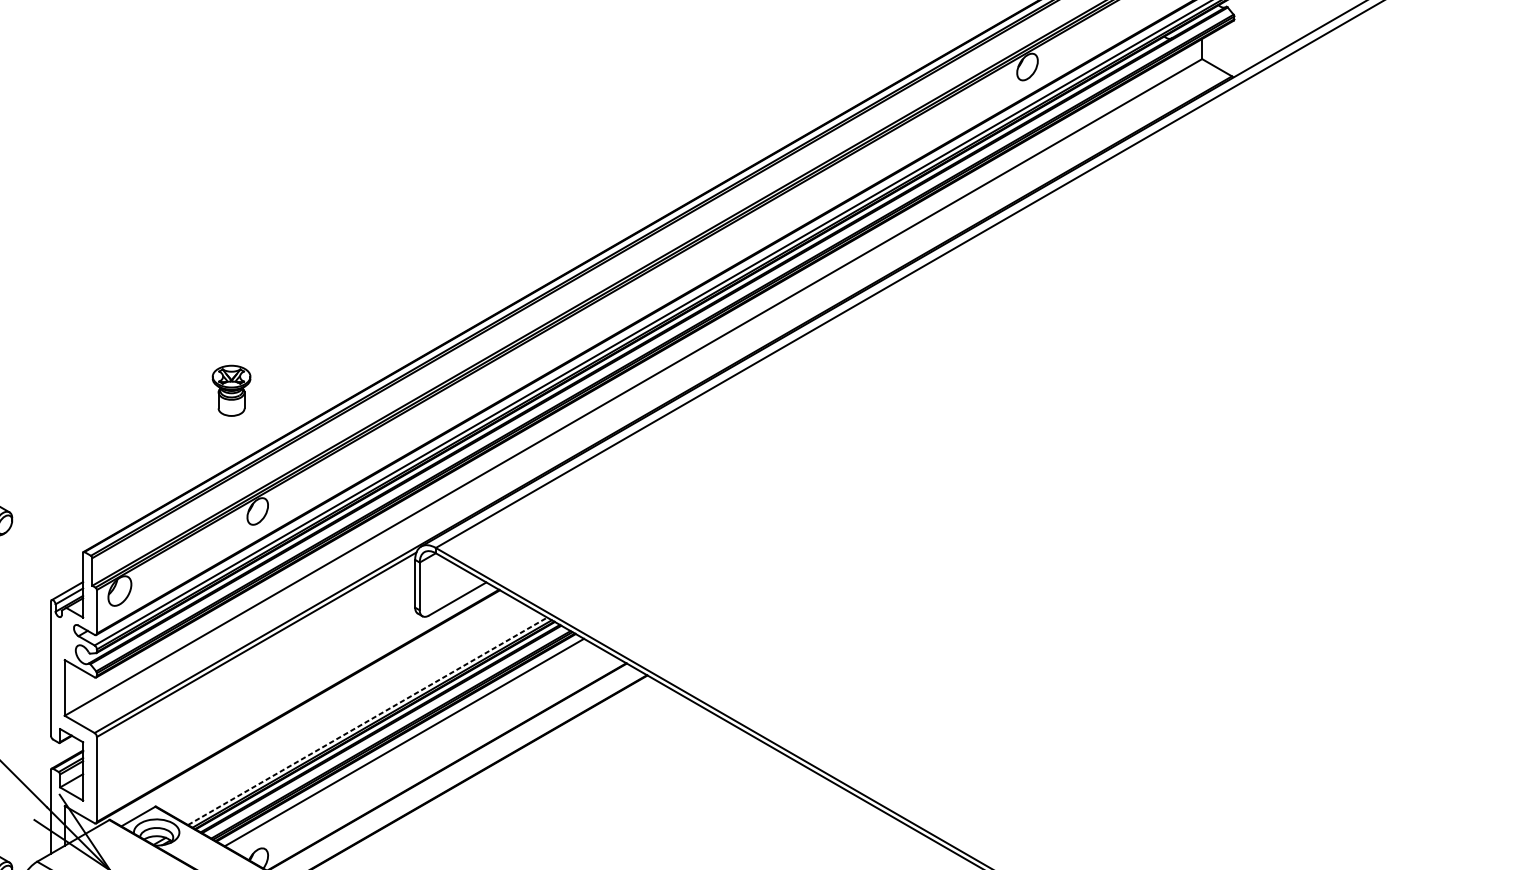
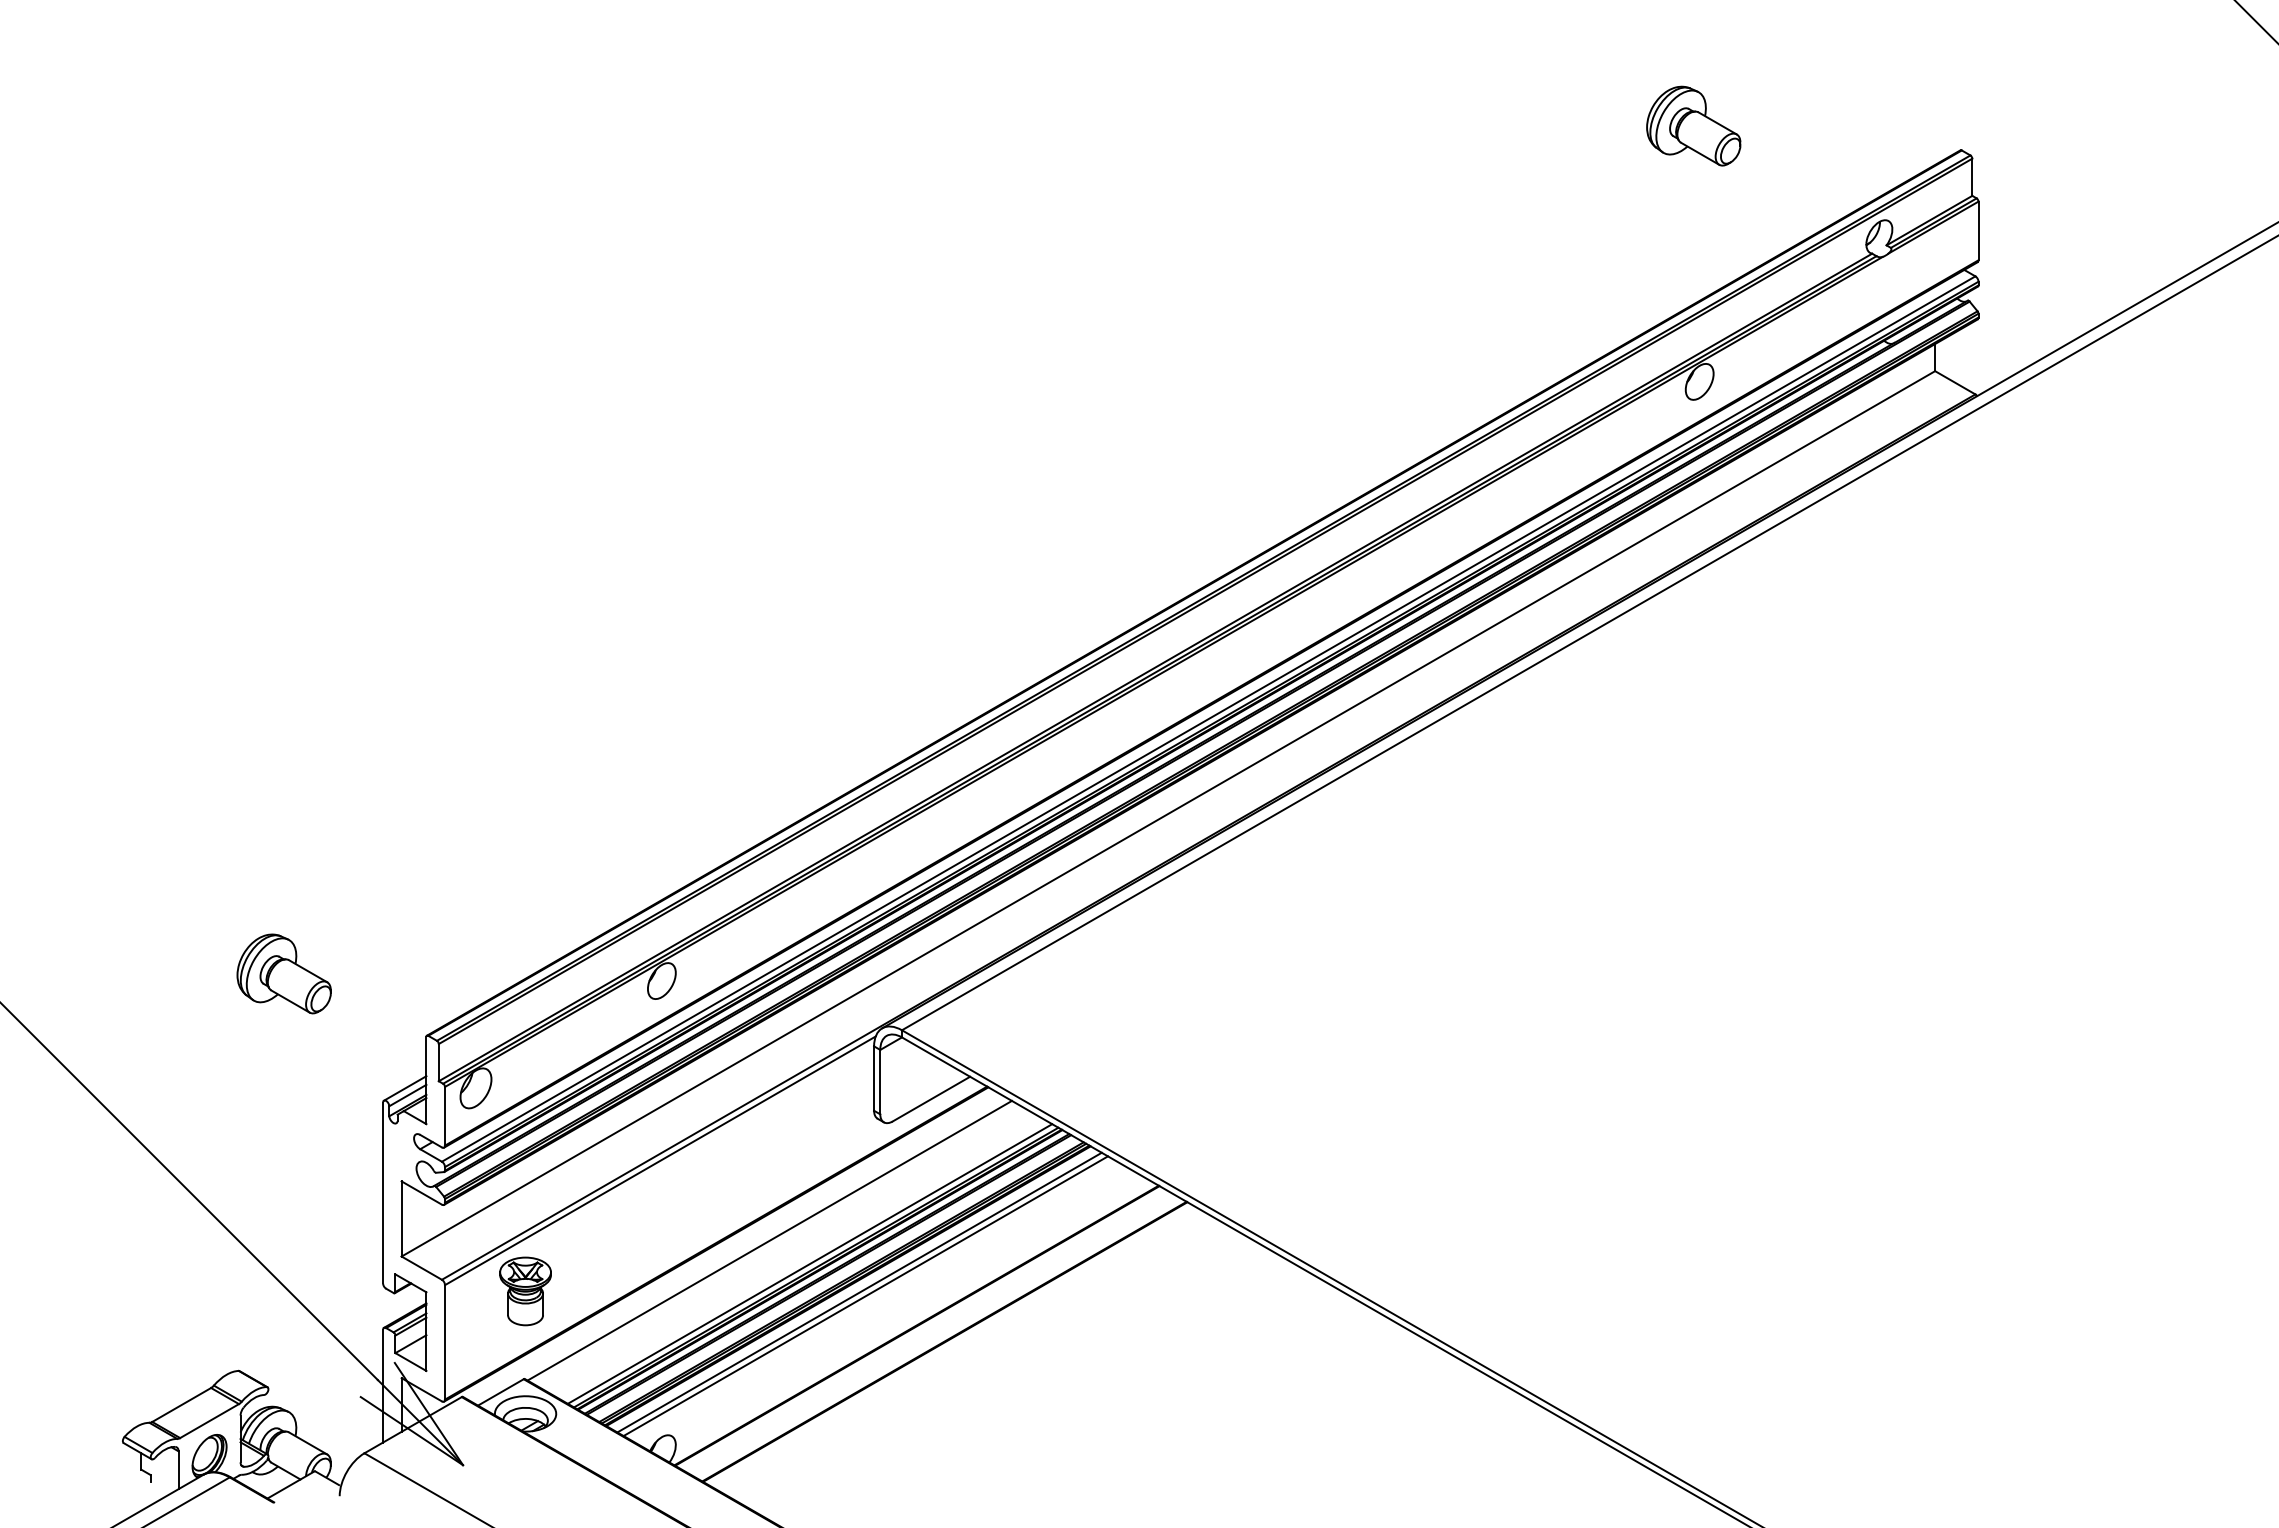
part: (231, 390) -> (525, 1291), moved
line: (337, 703) -> (769, 1240), added
line: (368, 721) -> (810, 1264), dashed -> solid
line: (408, 745) -> (865, 1296), added

